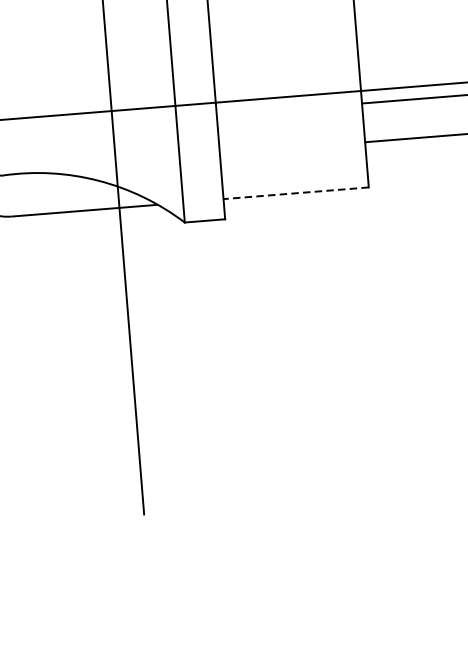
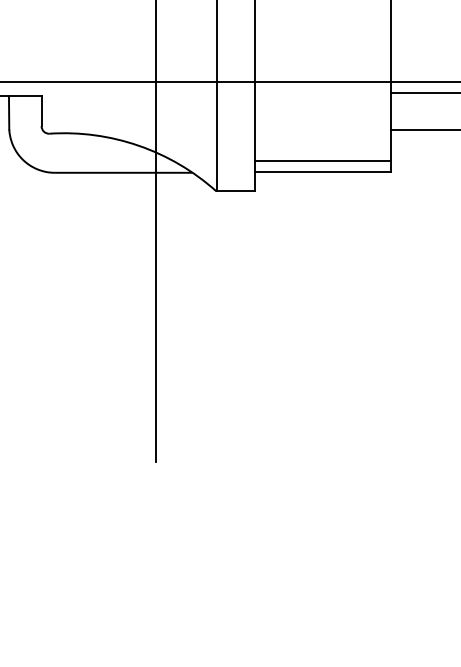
line: (294, 181) -> (322, 161), added
line: (295, 193) -> (322, 172), dashed -> solid

